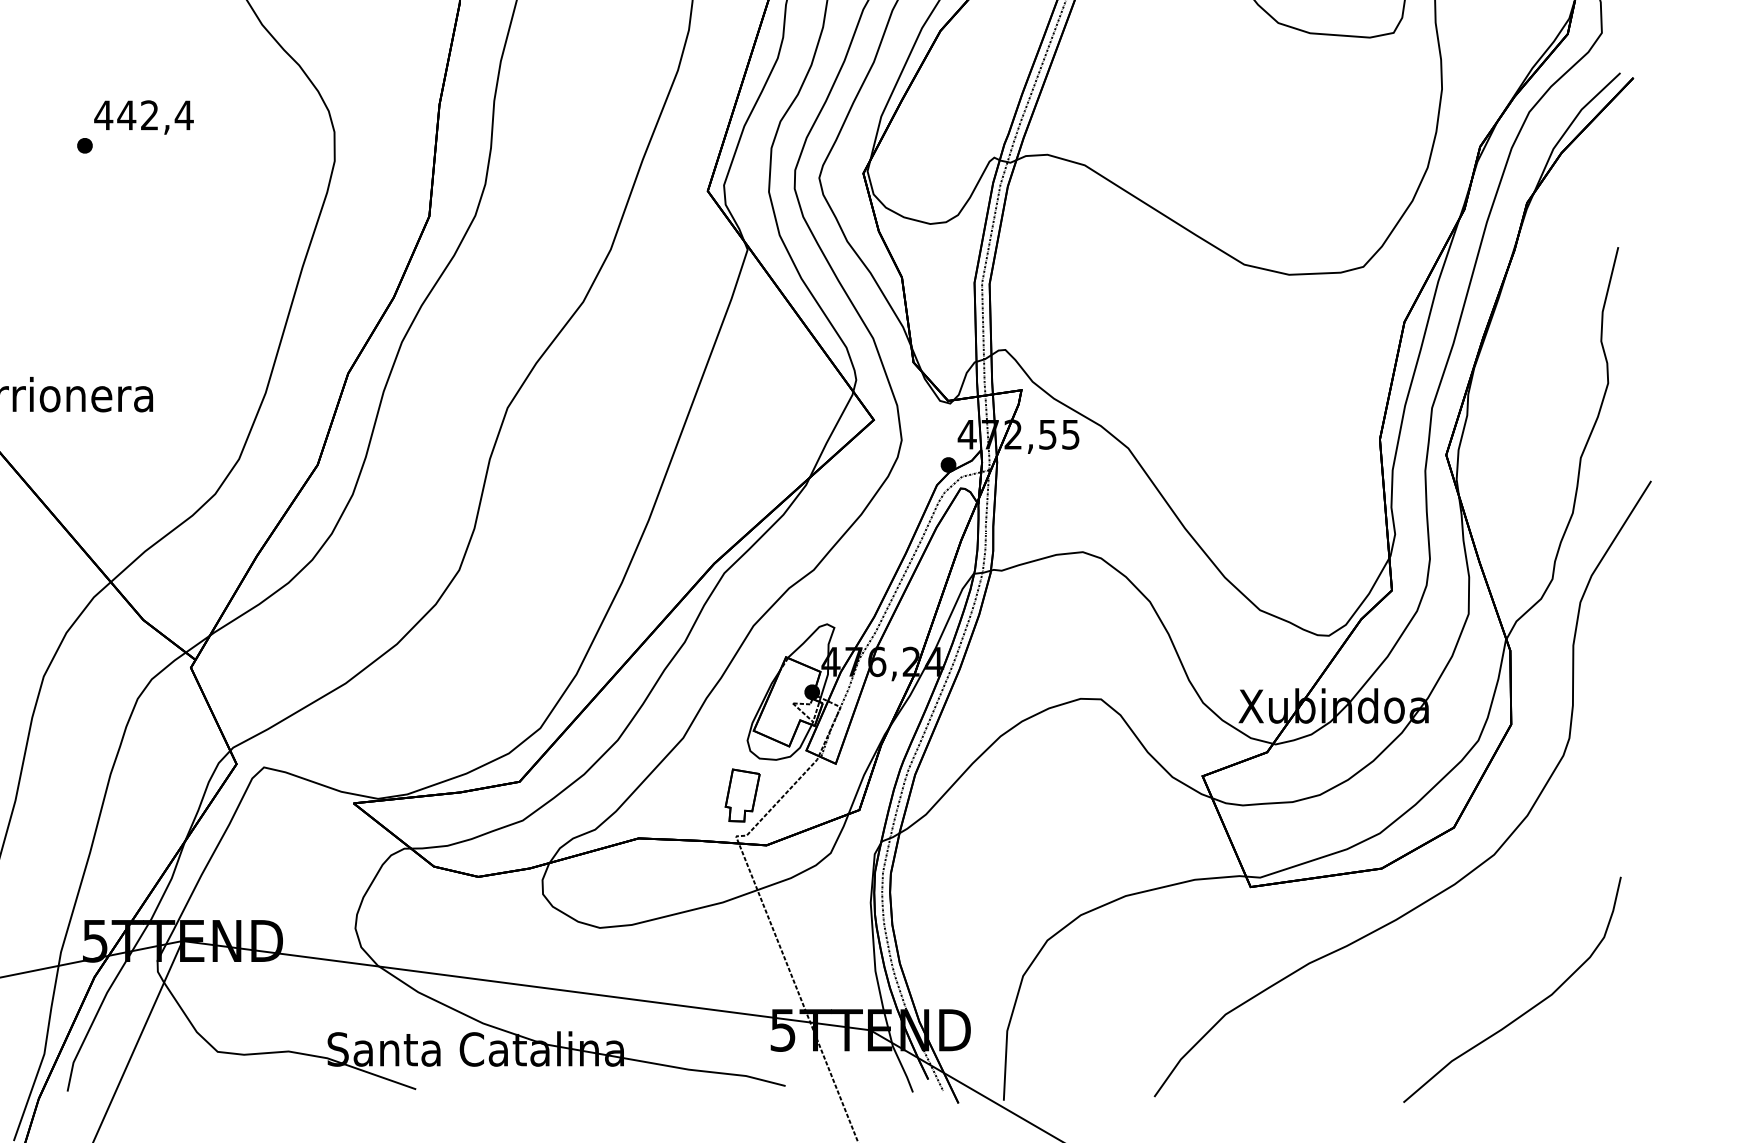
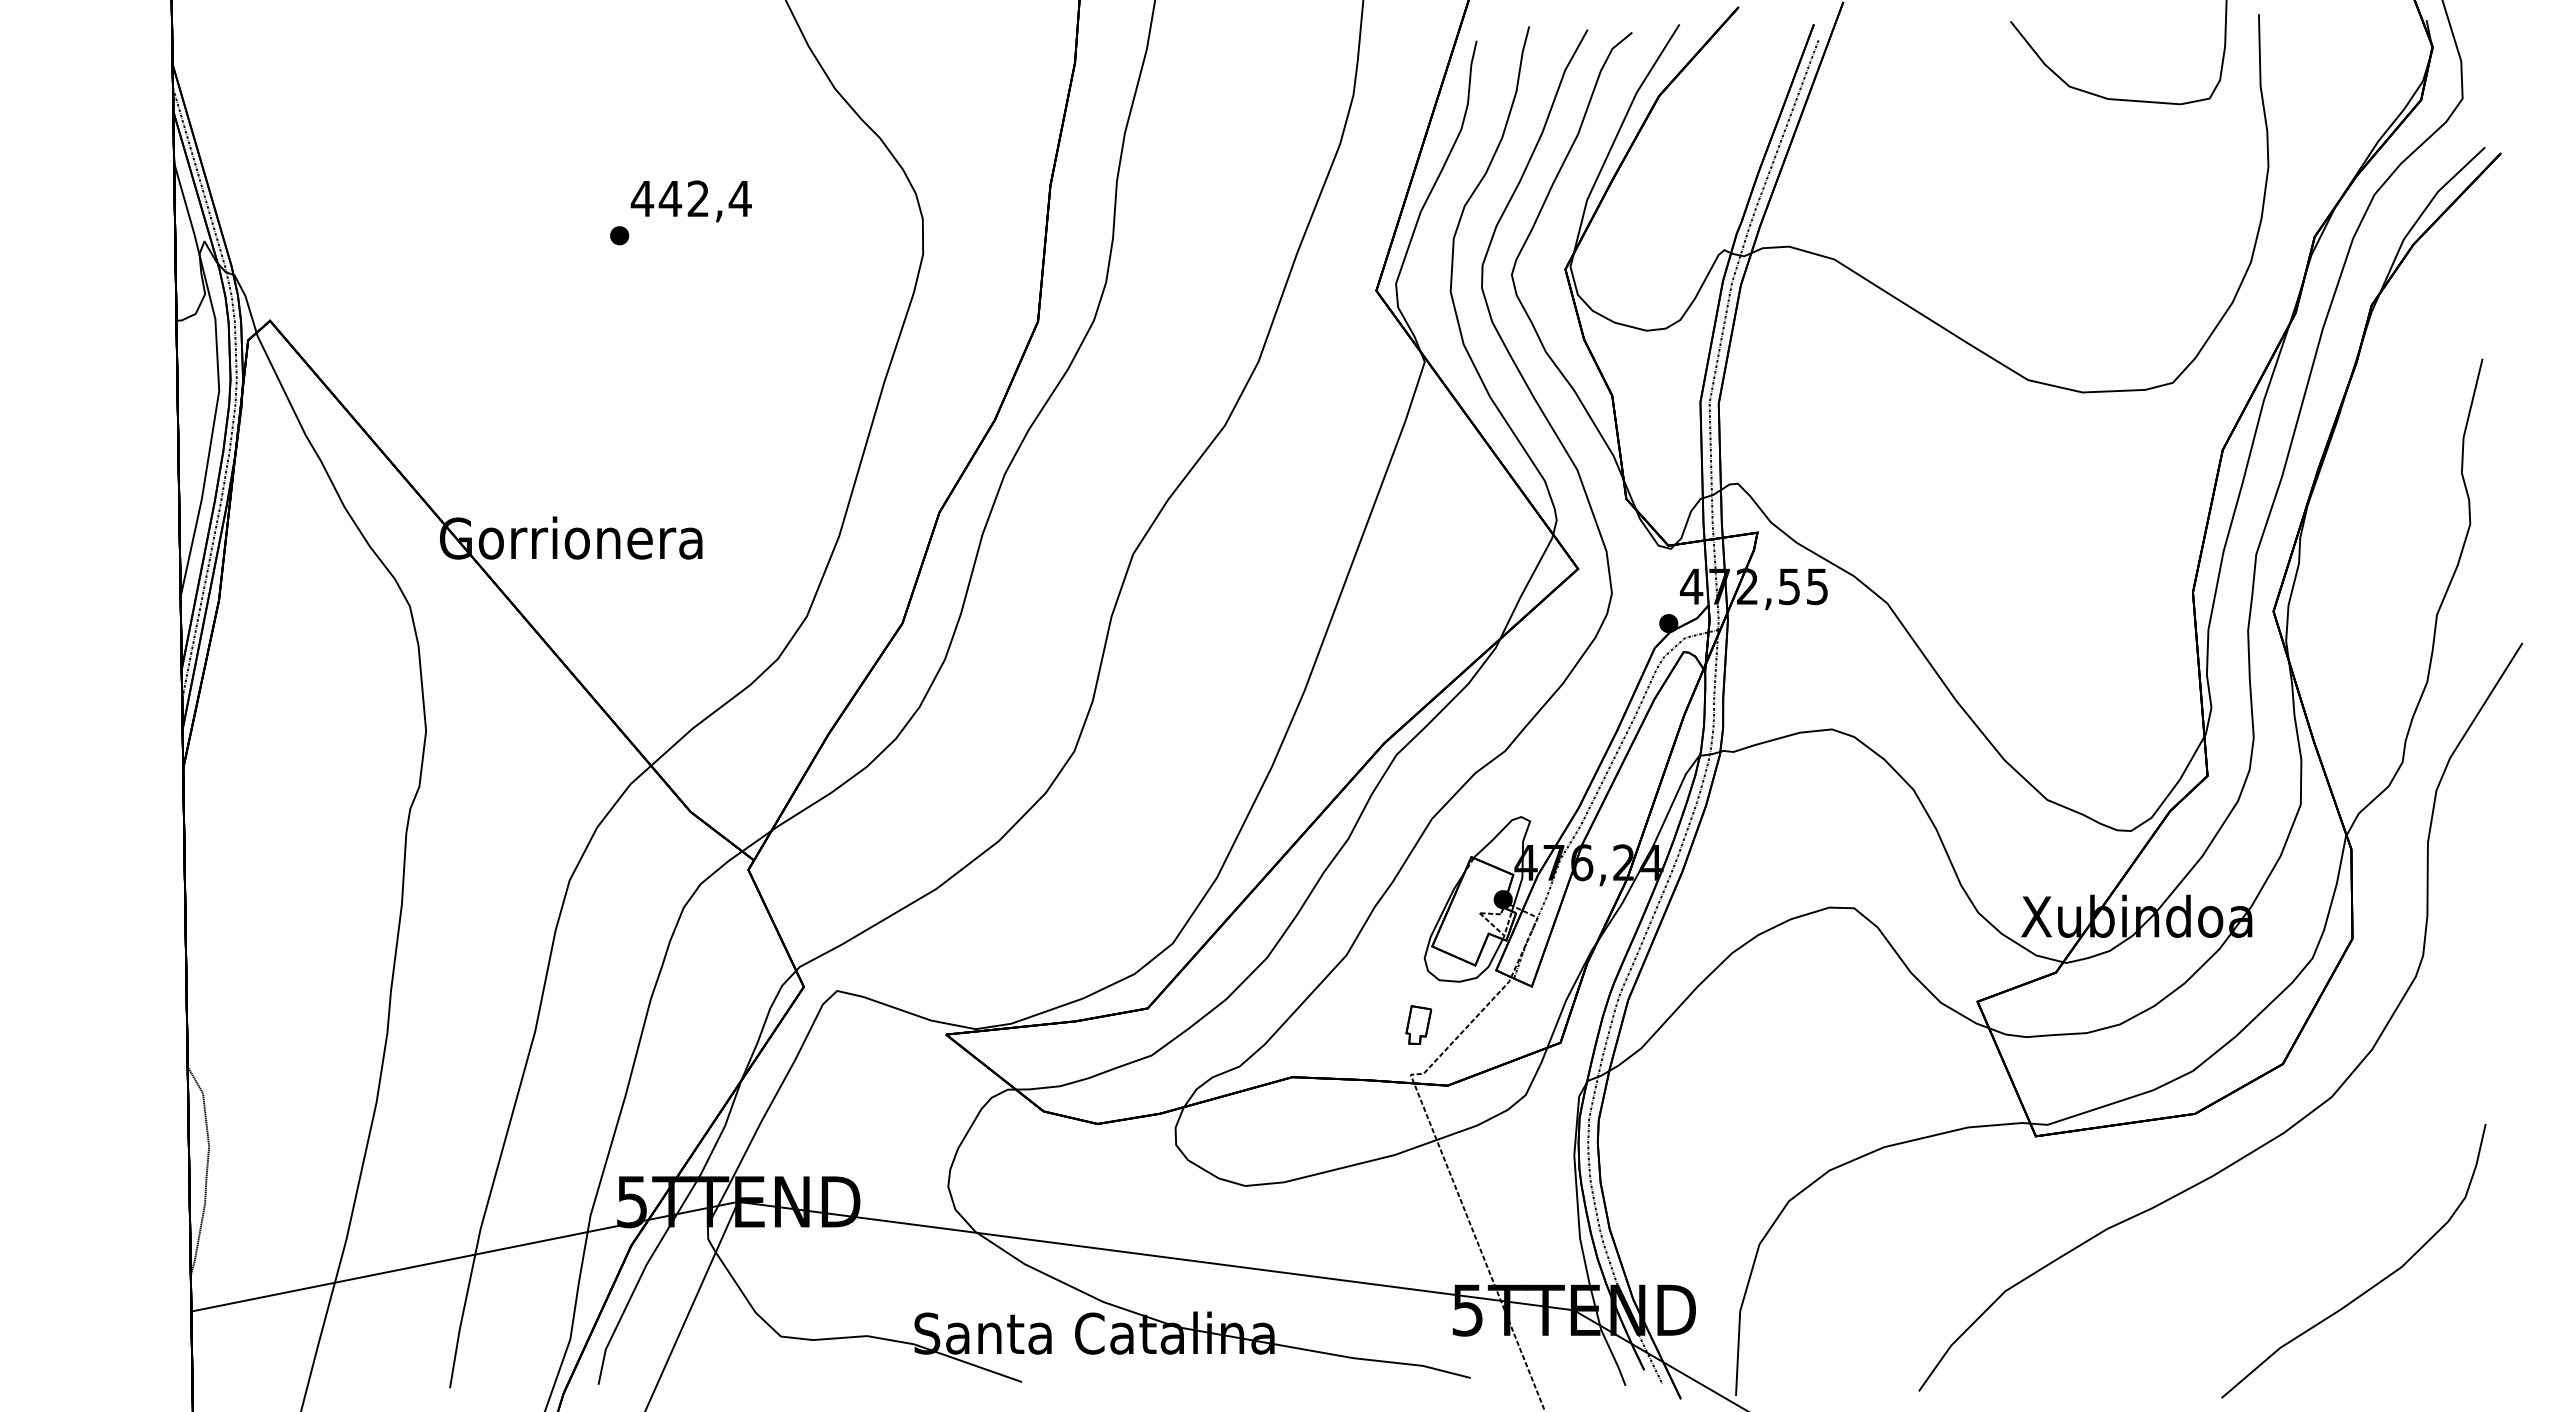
part: (742, 795) -> (1418, 1024), size x0.6

